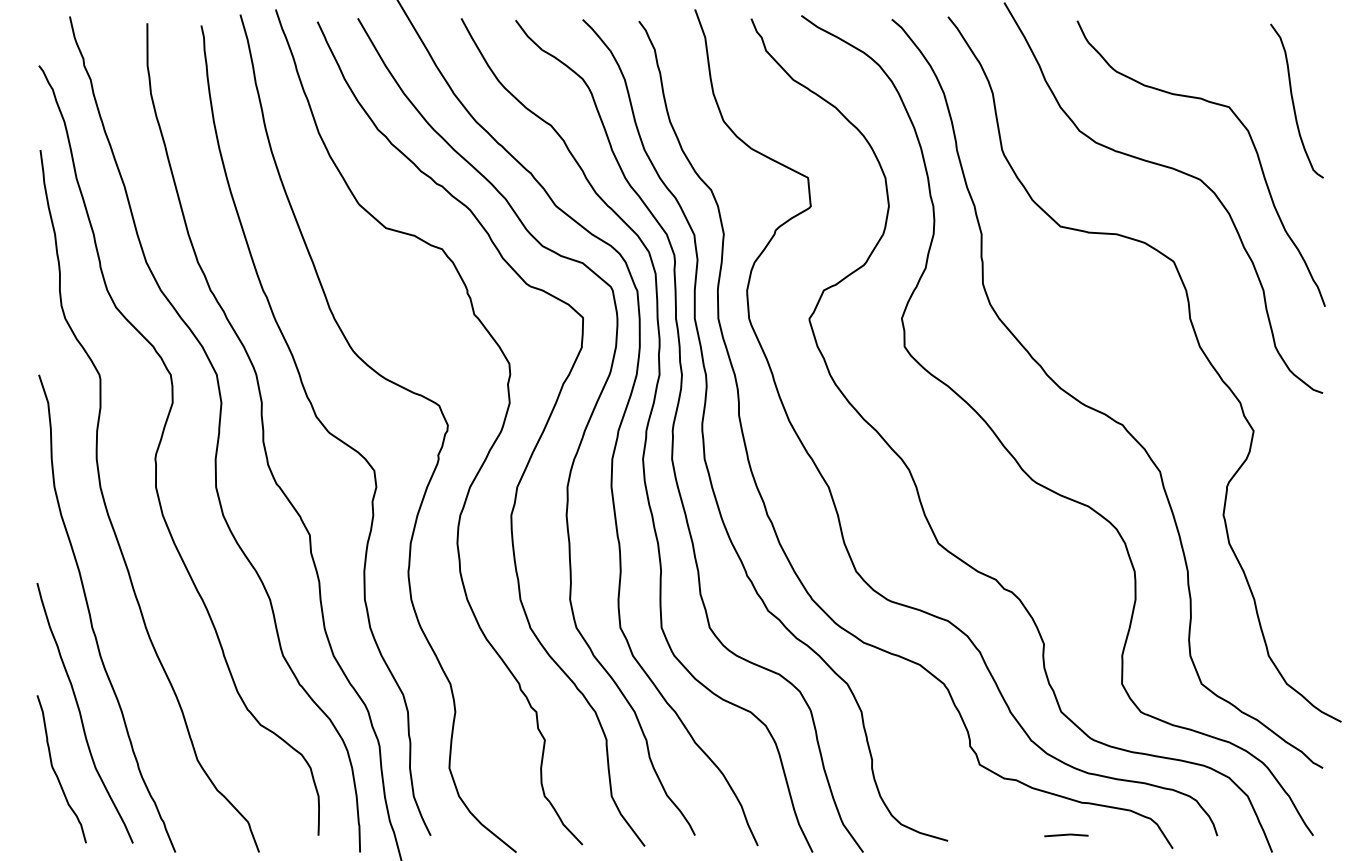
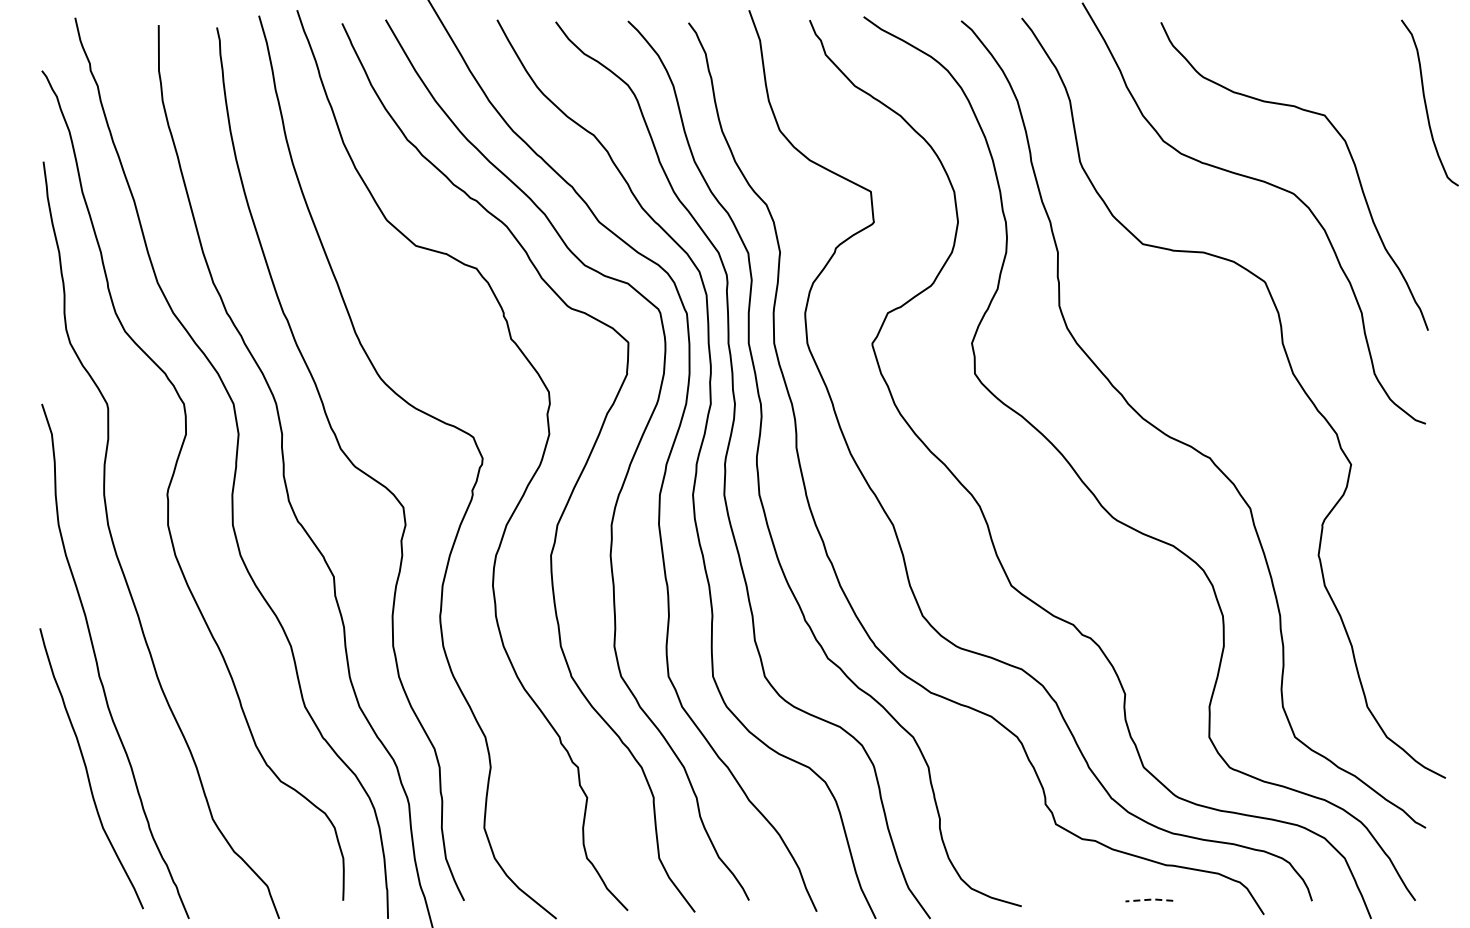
curve: (1293, 100) -> (1426, 102), moved
curve: (56, 772) -> (60, 832), removed
line: (1066, 834) -> (1149, 899), solid -> dashed

